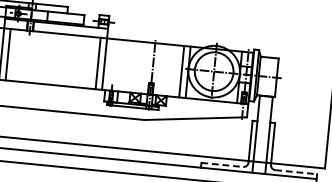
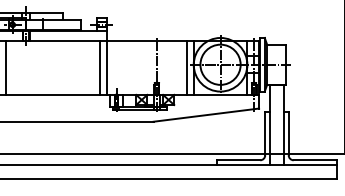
line: (222, 165) -> (238, 160), dashed -> solid
line: (296, 172) -> (315, 160), dashed -> solid

